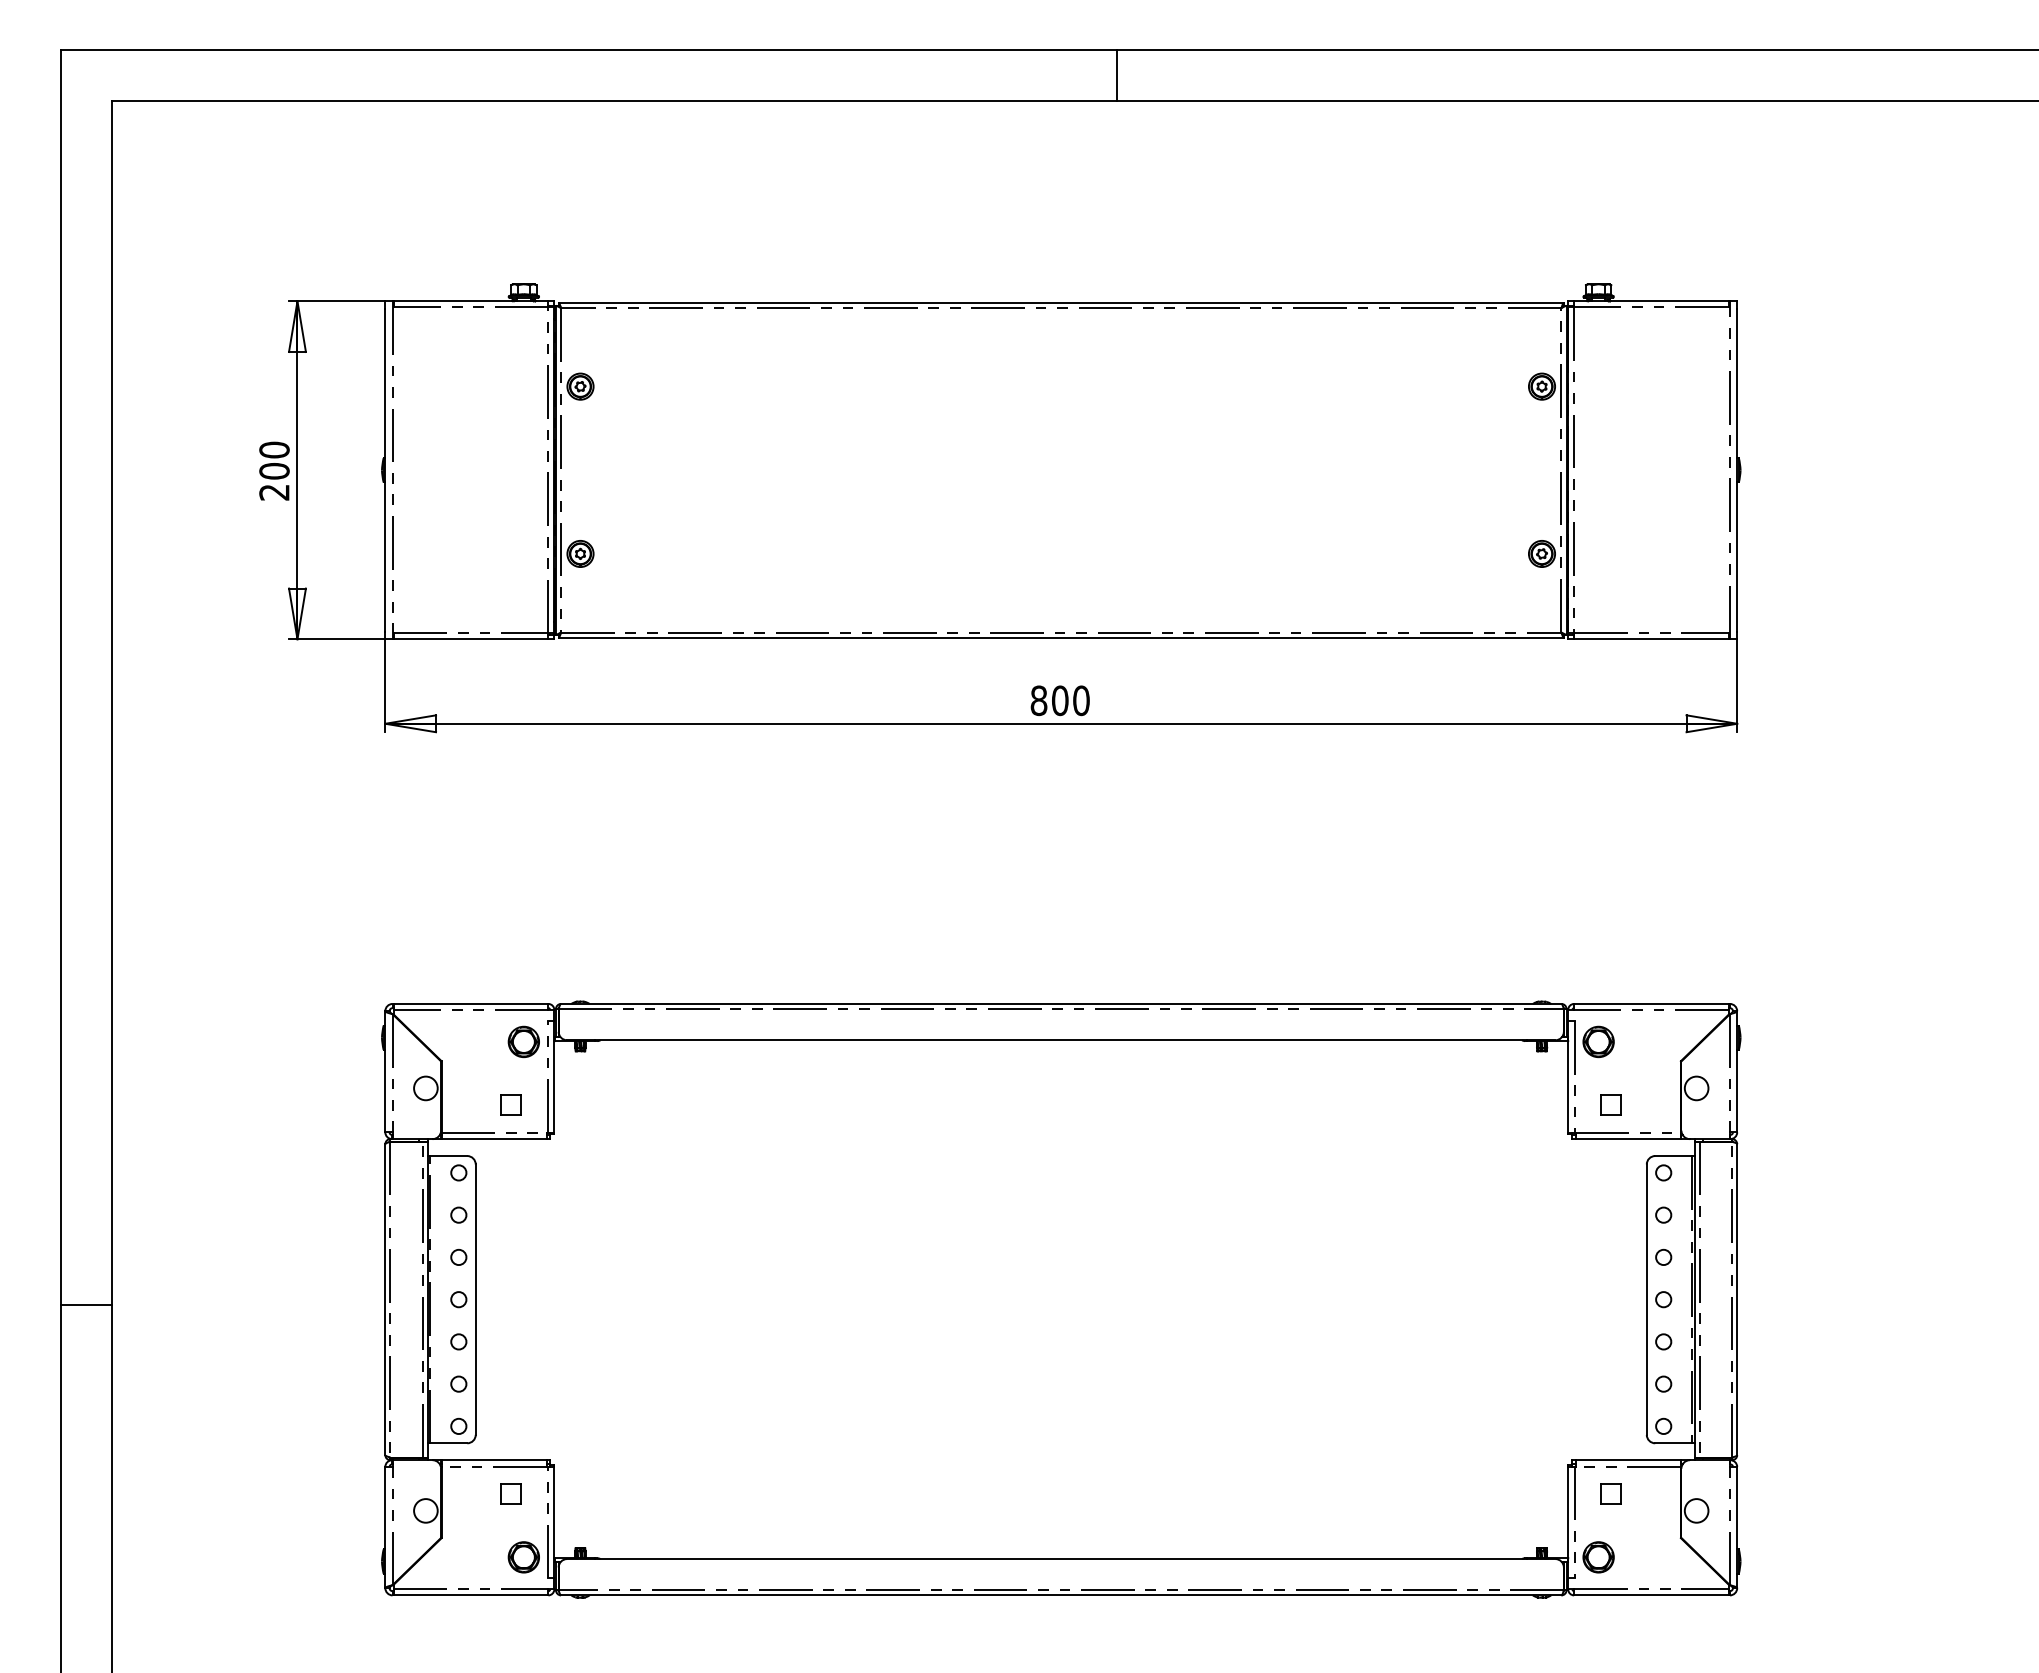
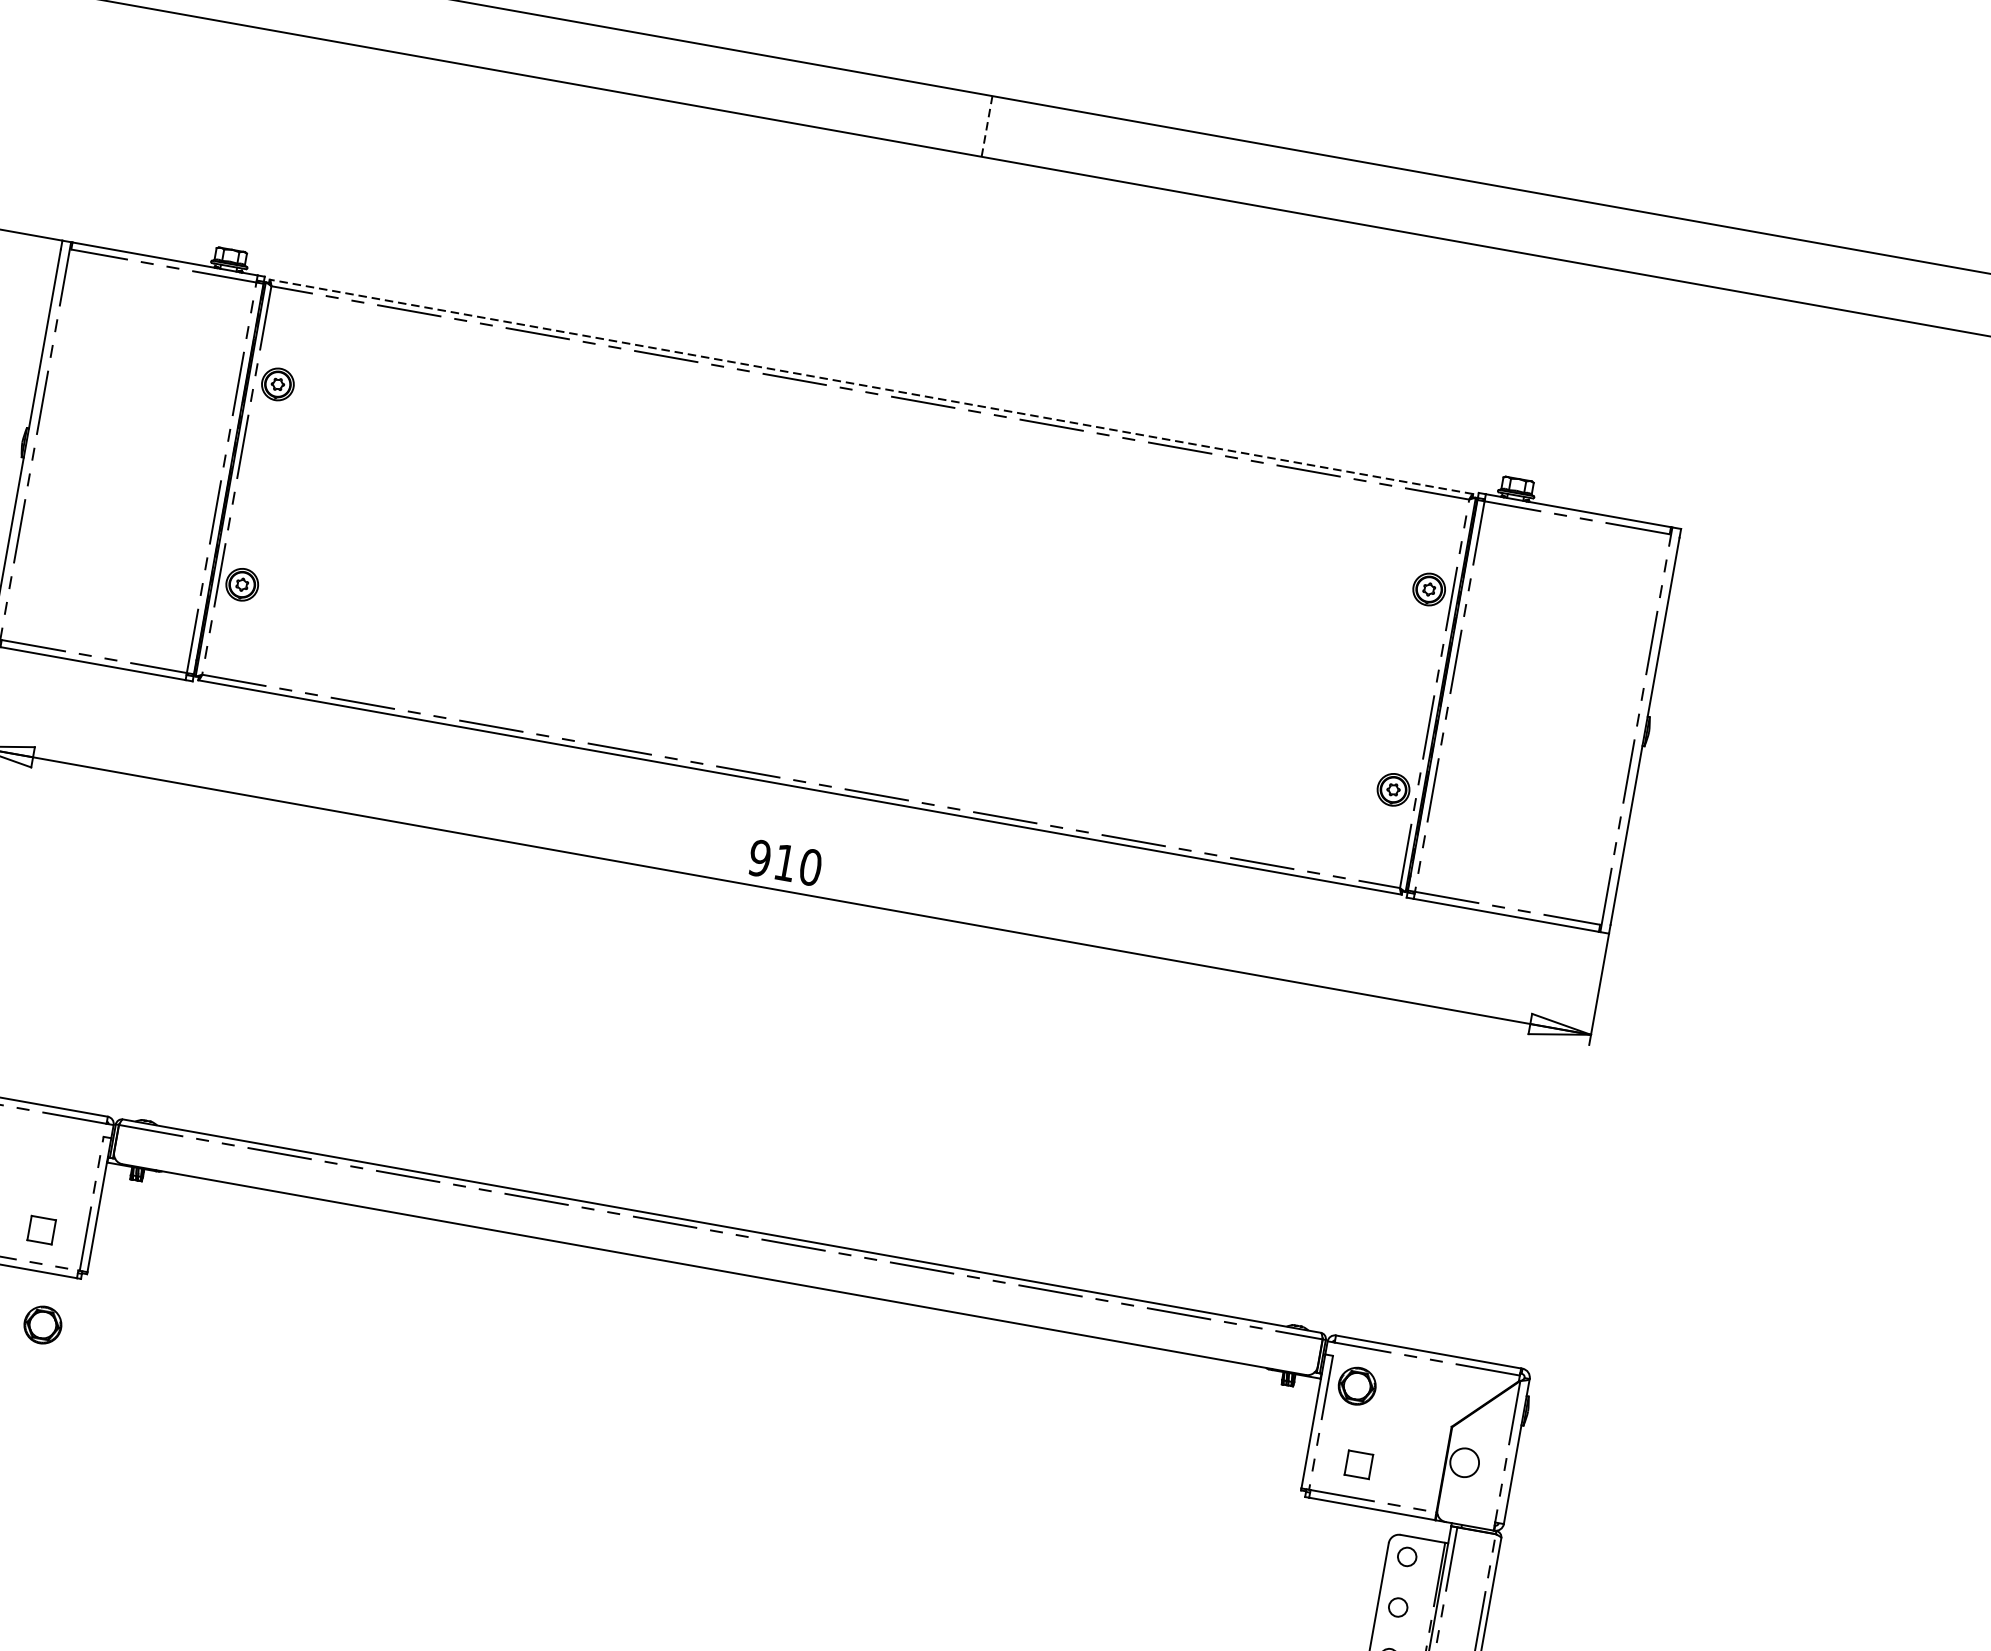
line: (1117, 75) -> (987, 126), solid -> dashed
line: (1061, 303) -> (871, 387), solid -> dashed
text: (1049, 700) -> (772, 860), 800 -> 910
part: (523, 1041) -> (42, 1324), moved

